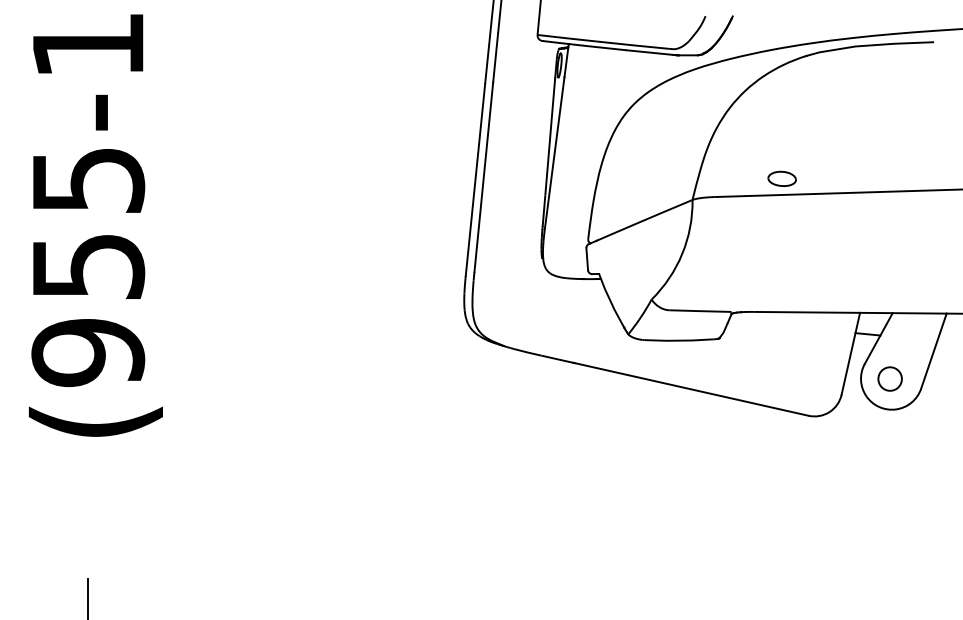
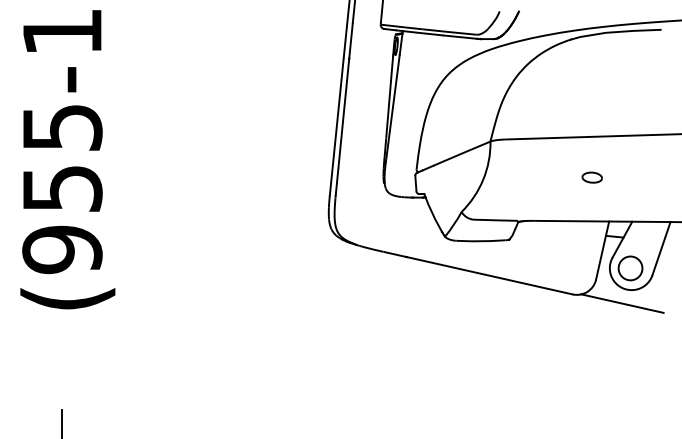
part: (781, 178) -> (591, 177), moved
circle: (889, 378) -> (630, 268), size x1.43
line: (878, 428) -> (622, 303), added

